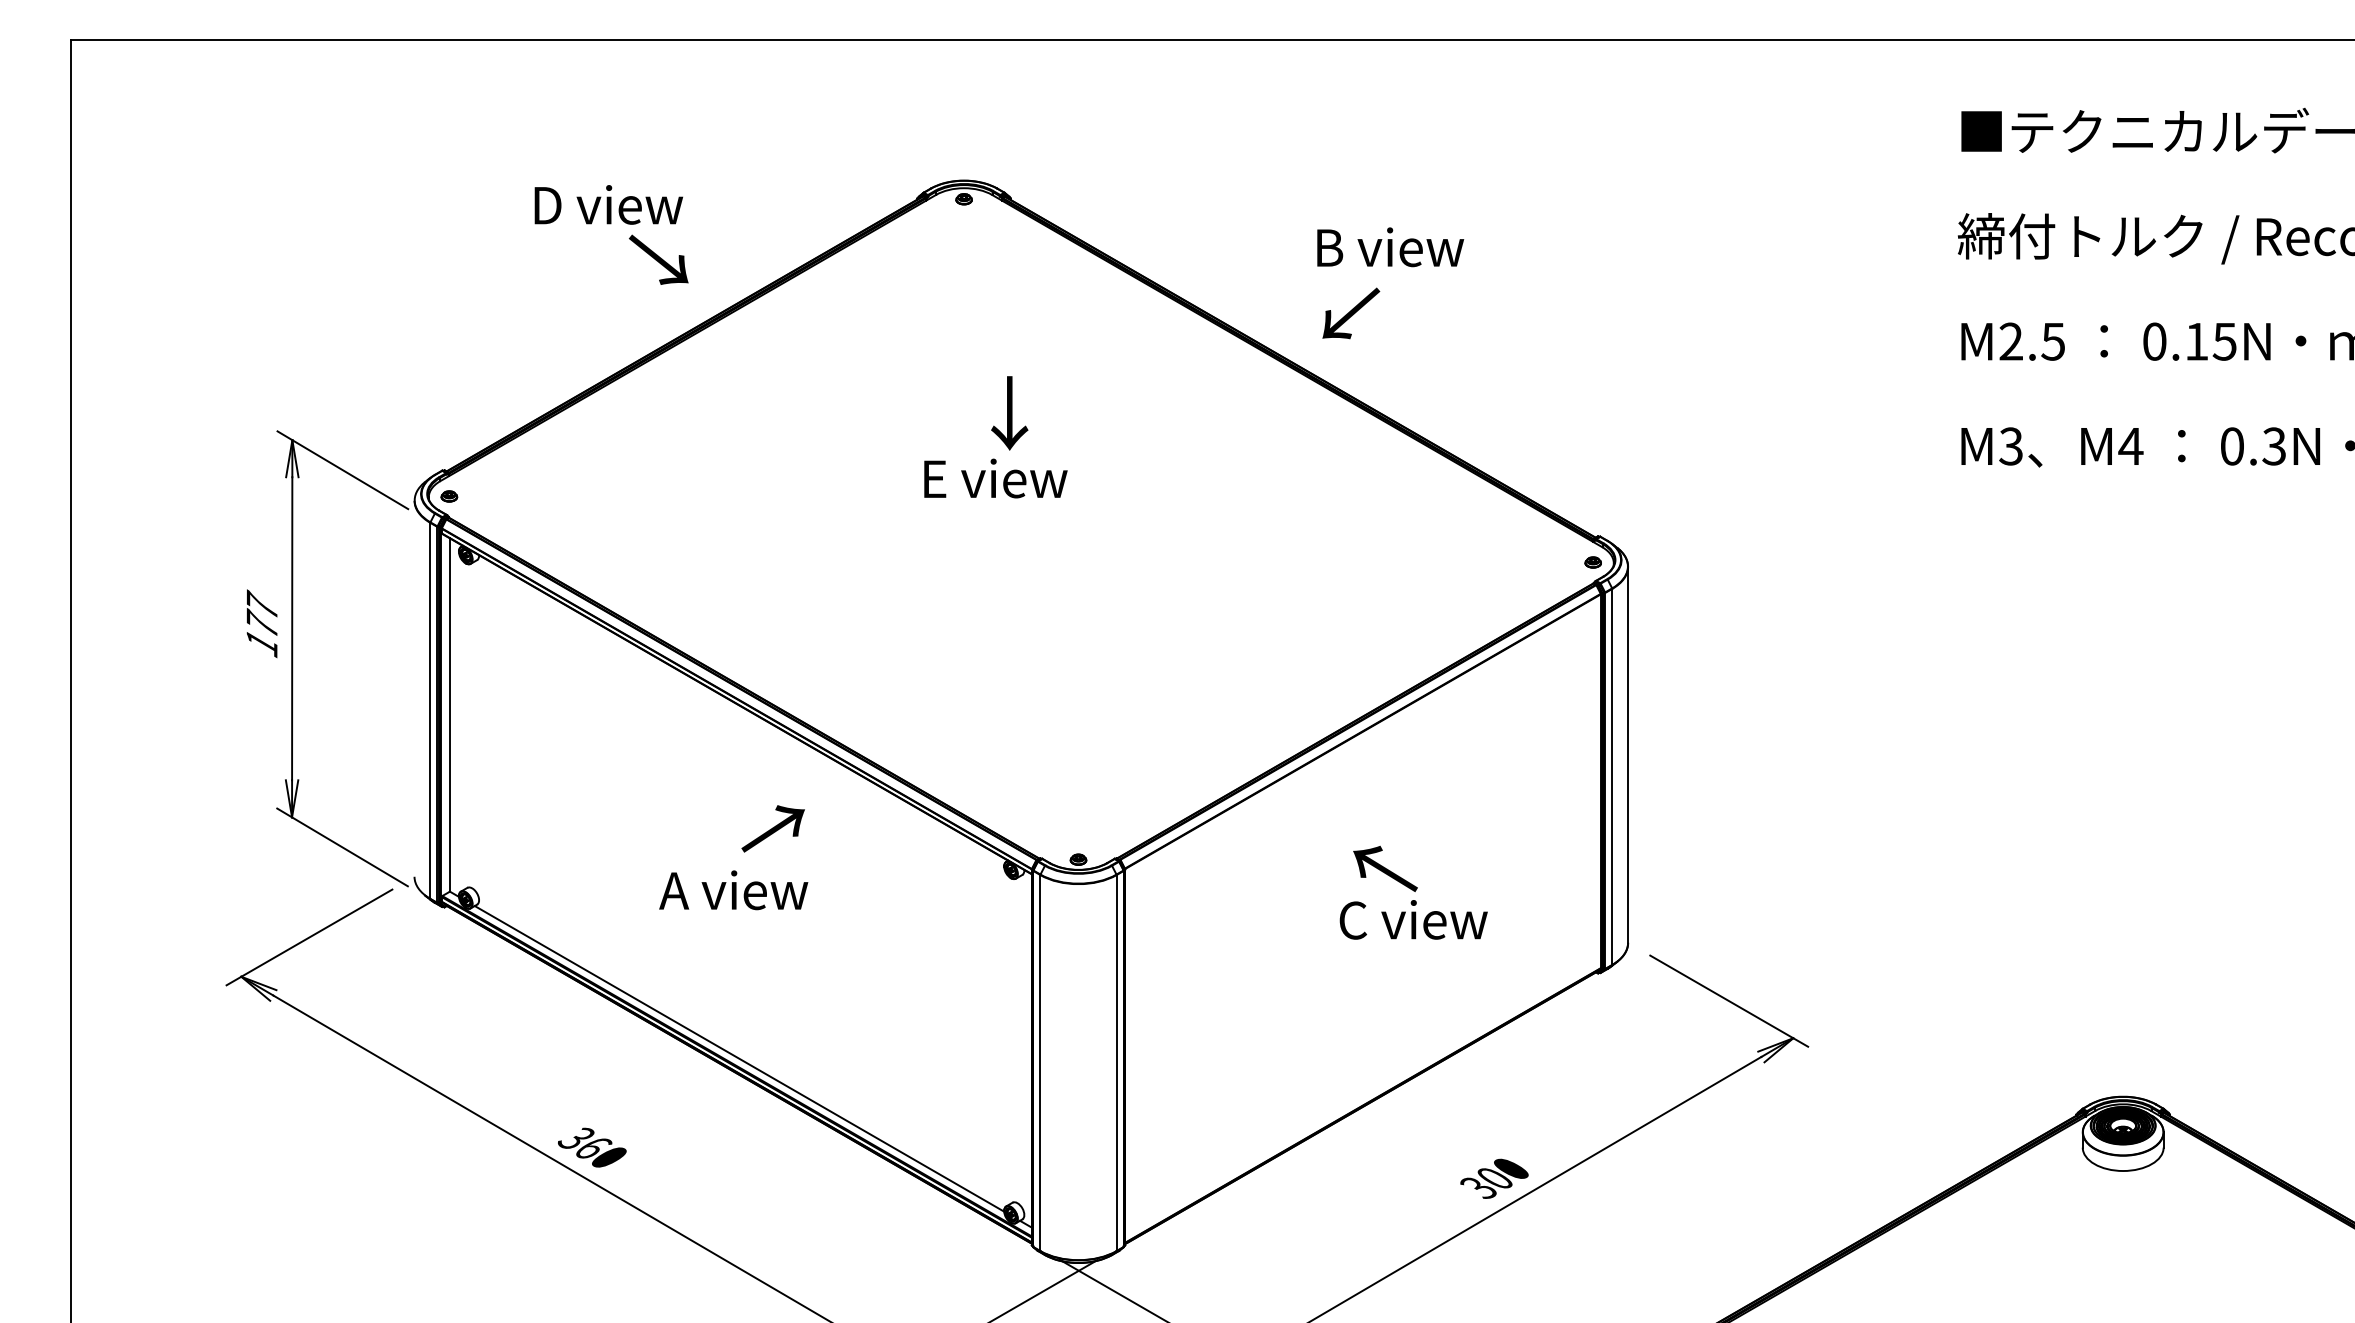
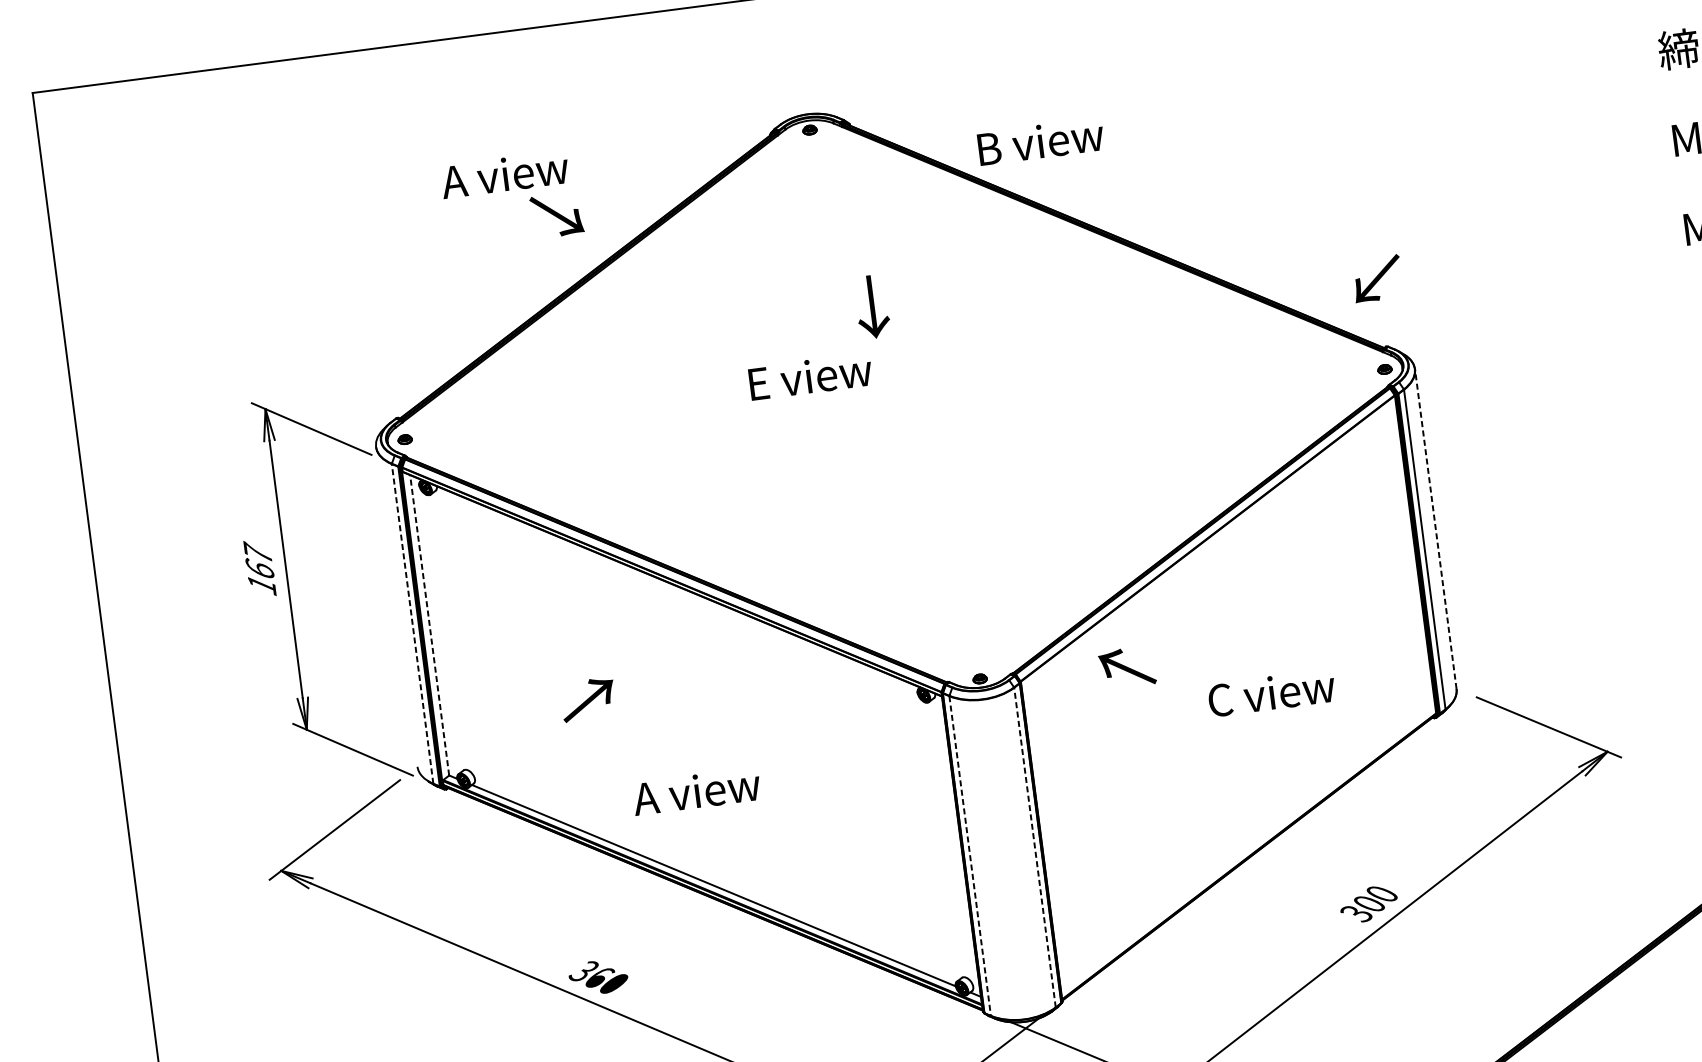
text: (606, 204) -> (506, 174), D view -> A view
text: (1390, 247) -> (1040, 141), moved
text: (1351, 313) -> (1377, 278), moved
text: (995, 478) -> (810, 376), moved
text: (261, 622) -> (259, 567), 177 -> 167
line: (430, 710) -> (412, 623), solid -> dashed
line: (449, 714) -> (429, 624), solid -> dashed
line: (1628, 754) -> (1436, 528), solid -> dashed
text: (772, 828) -> (587, 699), moved
text: (1385, 868) -> (1127, 667), moved
text: (733, 890) -> (696, 791), moved
line: (1040, 1063) -> (970, 856), solid -> dashed
line: (1116, 1063) -> (1034, 848), solid -> dashed

